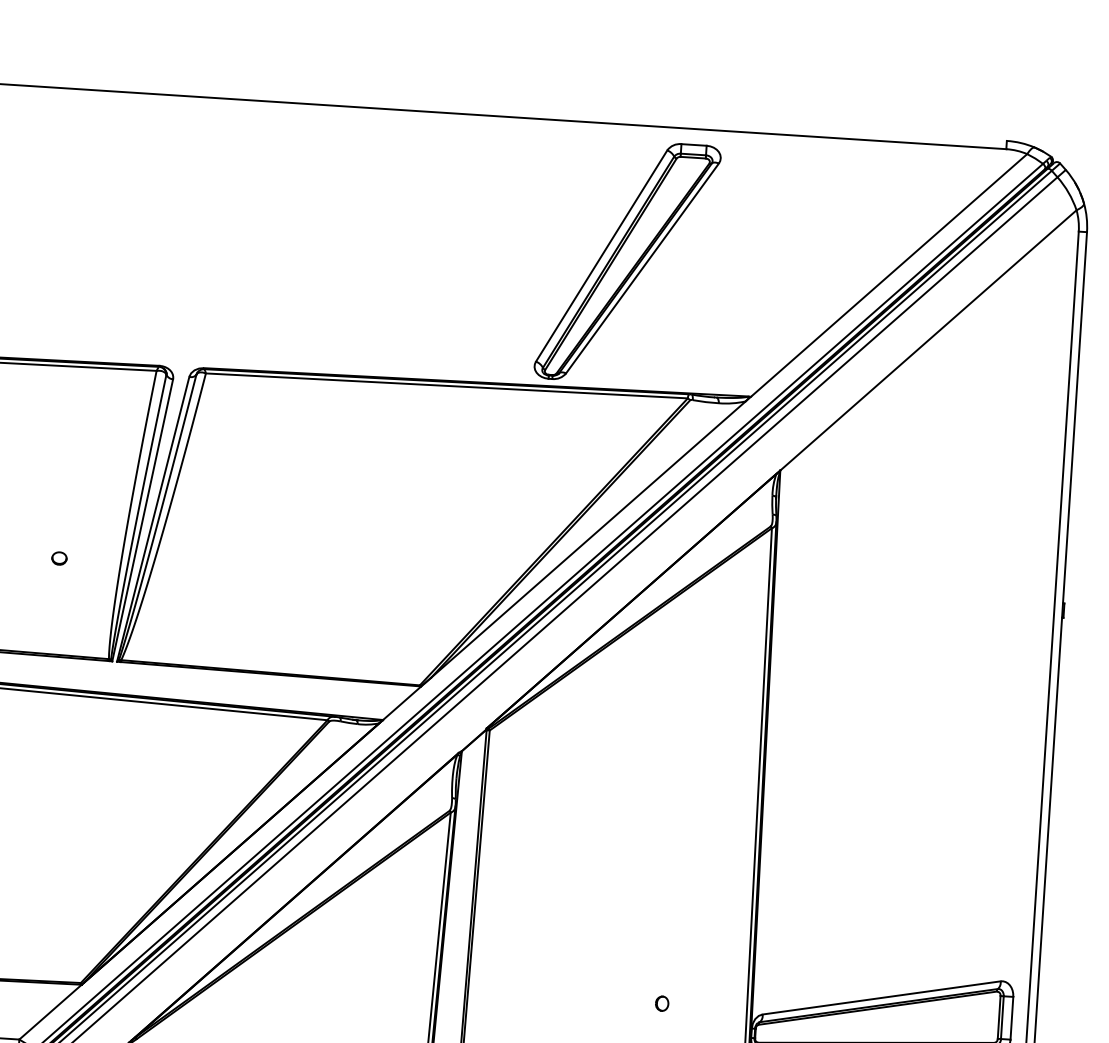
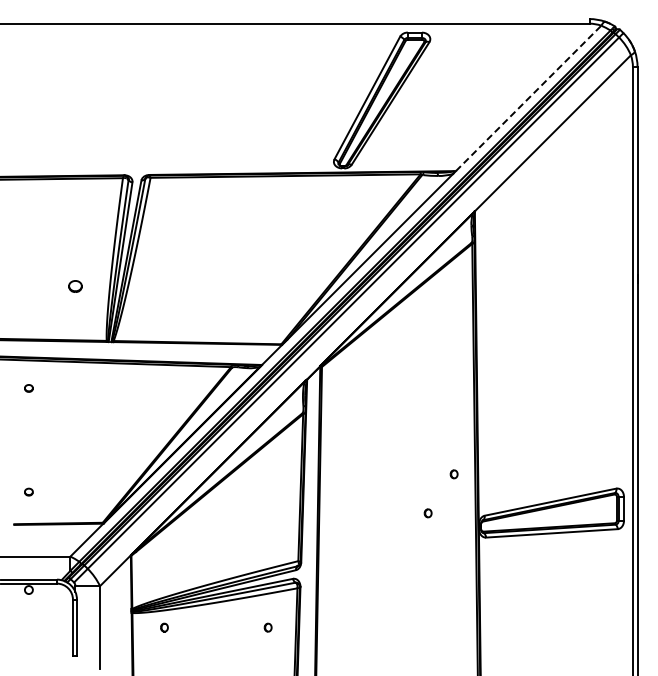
line: (888, 275) -> (528, 98), solid -> dashed
part: (59, 558) -> (75, 286), size x1.6
part: (711, 937) -> (453, 474), added

